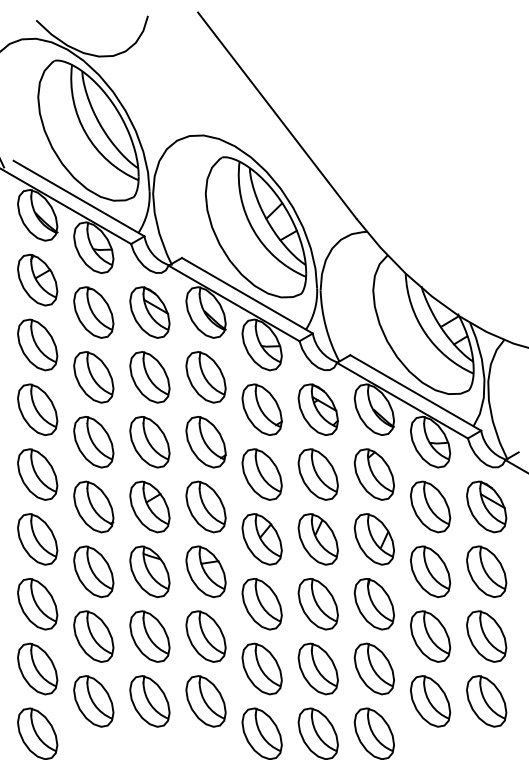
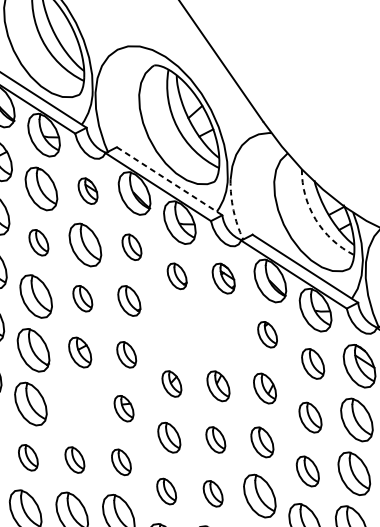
line: (247, 295) -> (169, 181), solid -> dashed
part: (149, 312) -> (87, 191), size x0.6
arc: (325, 327) -> (233, 210), solid -> dashed
arc: (425, 333) -> (315, 219), solid -> dashed
part: (93, 377) -> (38, 242), size x0.6
part: (205, 377) -> (131, 247), size x0.6
part: (261, 409) -> (176, 276), size x0.6
part: (317, 409) -> (223, 278), size x0.7
part: (149, 441) -> (82, 298), size x0.6
part: (205, 441) -> (128, 300), size x0.7
part: (261, 474) -> (174, 330), removed
part: (317, 474) -> (220, 332), removed
part: (373, 474) -> (266, 334), size x0.6
part: (149, 506) -> (79, 352), size x0.7
part: (205, 506) -> (126, 354), size x0.6
part: (430, 506) -> (312, 363), size x0.7
part: (261, 539) -> (171, 384), size x0.6
part: (317, 539) -> (217, 386), size x0.7
part: (373, 539) -> (264, 388), size x0.7
part: (149, 571) -> (77, 406), removed
part: (205, 571) -> (123, 408), size x0.6
part: (430, 571) -> (310, 417), size x0.7
part: (261, 603) -> (168, 437), size x0.7
part: (317, 603) -> (215, 439), size x0.6
part: (373, 604) -> (261, 442), size x0.7
part: (93, 636) -> (28, 457), size x0.6
part: (149, 636) -> (74, 460), size x0.6
part: (205, 636) -> (121, 462), size x0.6
part: (430, 636) -> (307, 471), size x0.7
part: (261, 668) -> (166, 491), size x0.6
part: (317, 668) -> (212, 493), size x0.6

